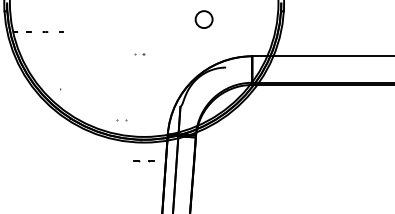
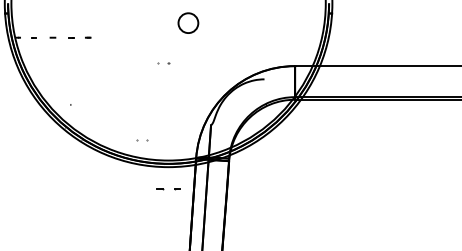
circle: (203, 19) -> (187, 23), moved
part: (75, 31) -> (88, 37), added

